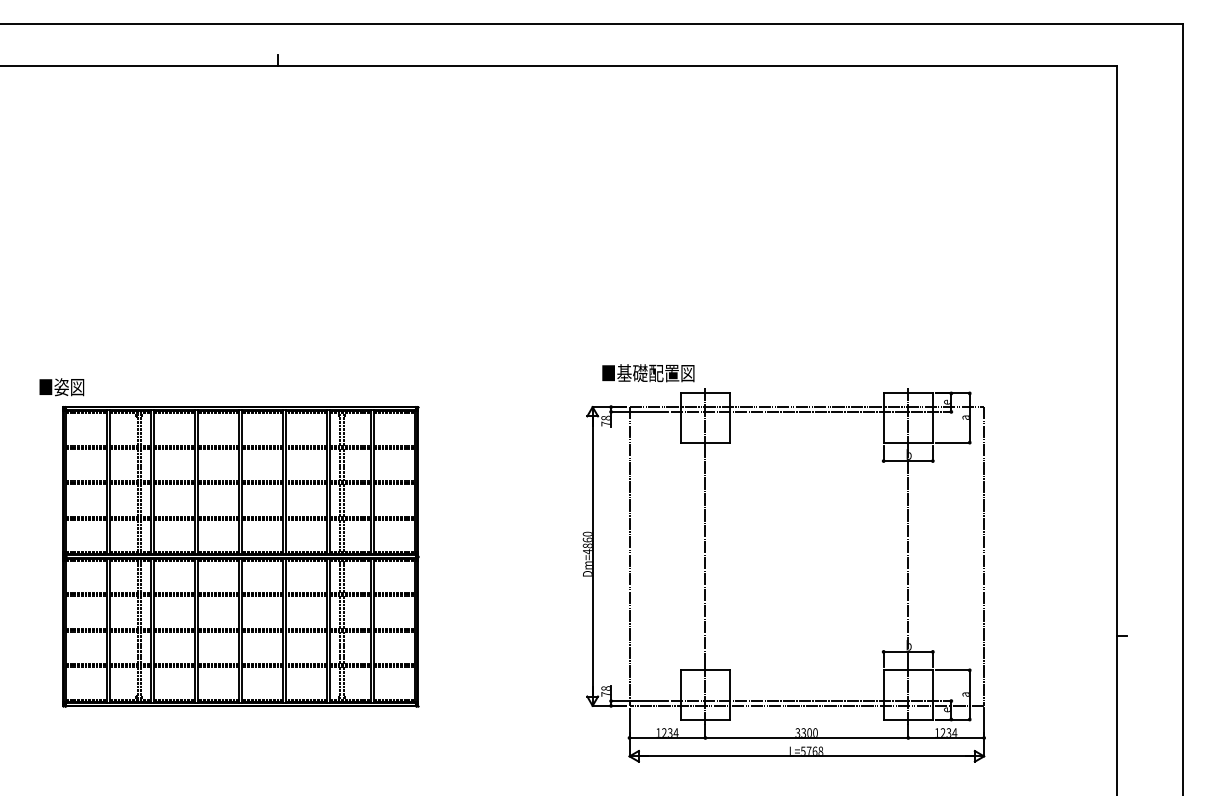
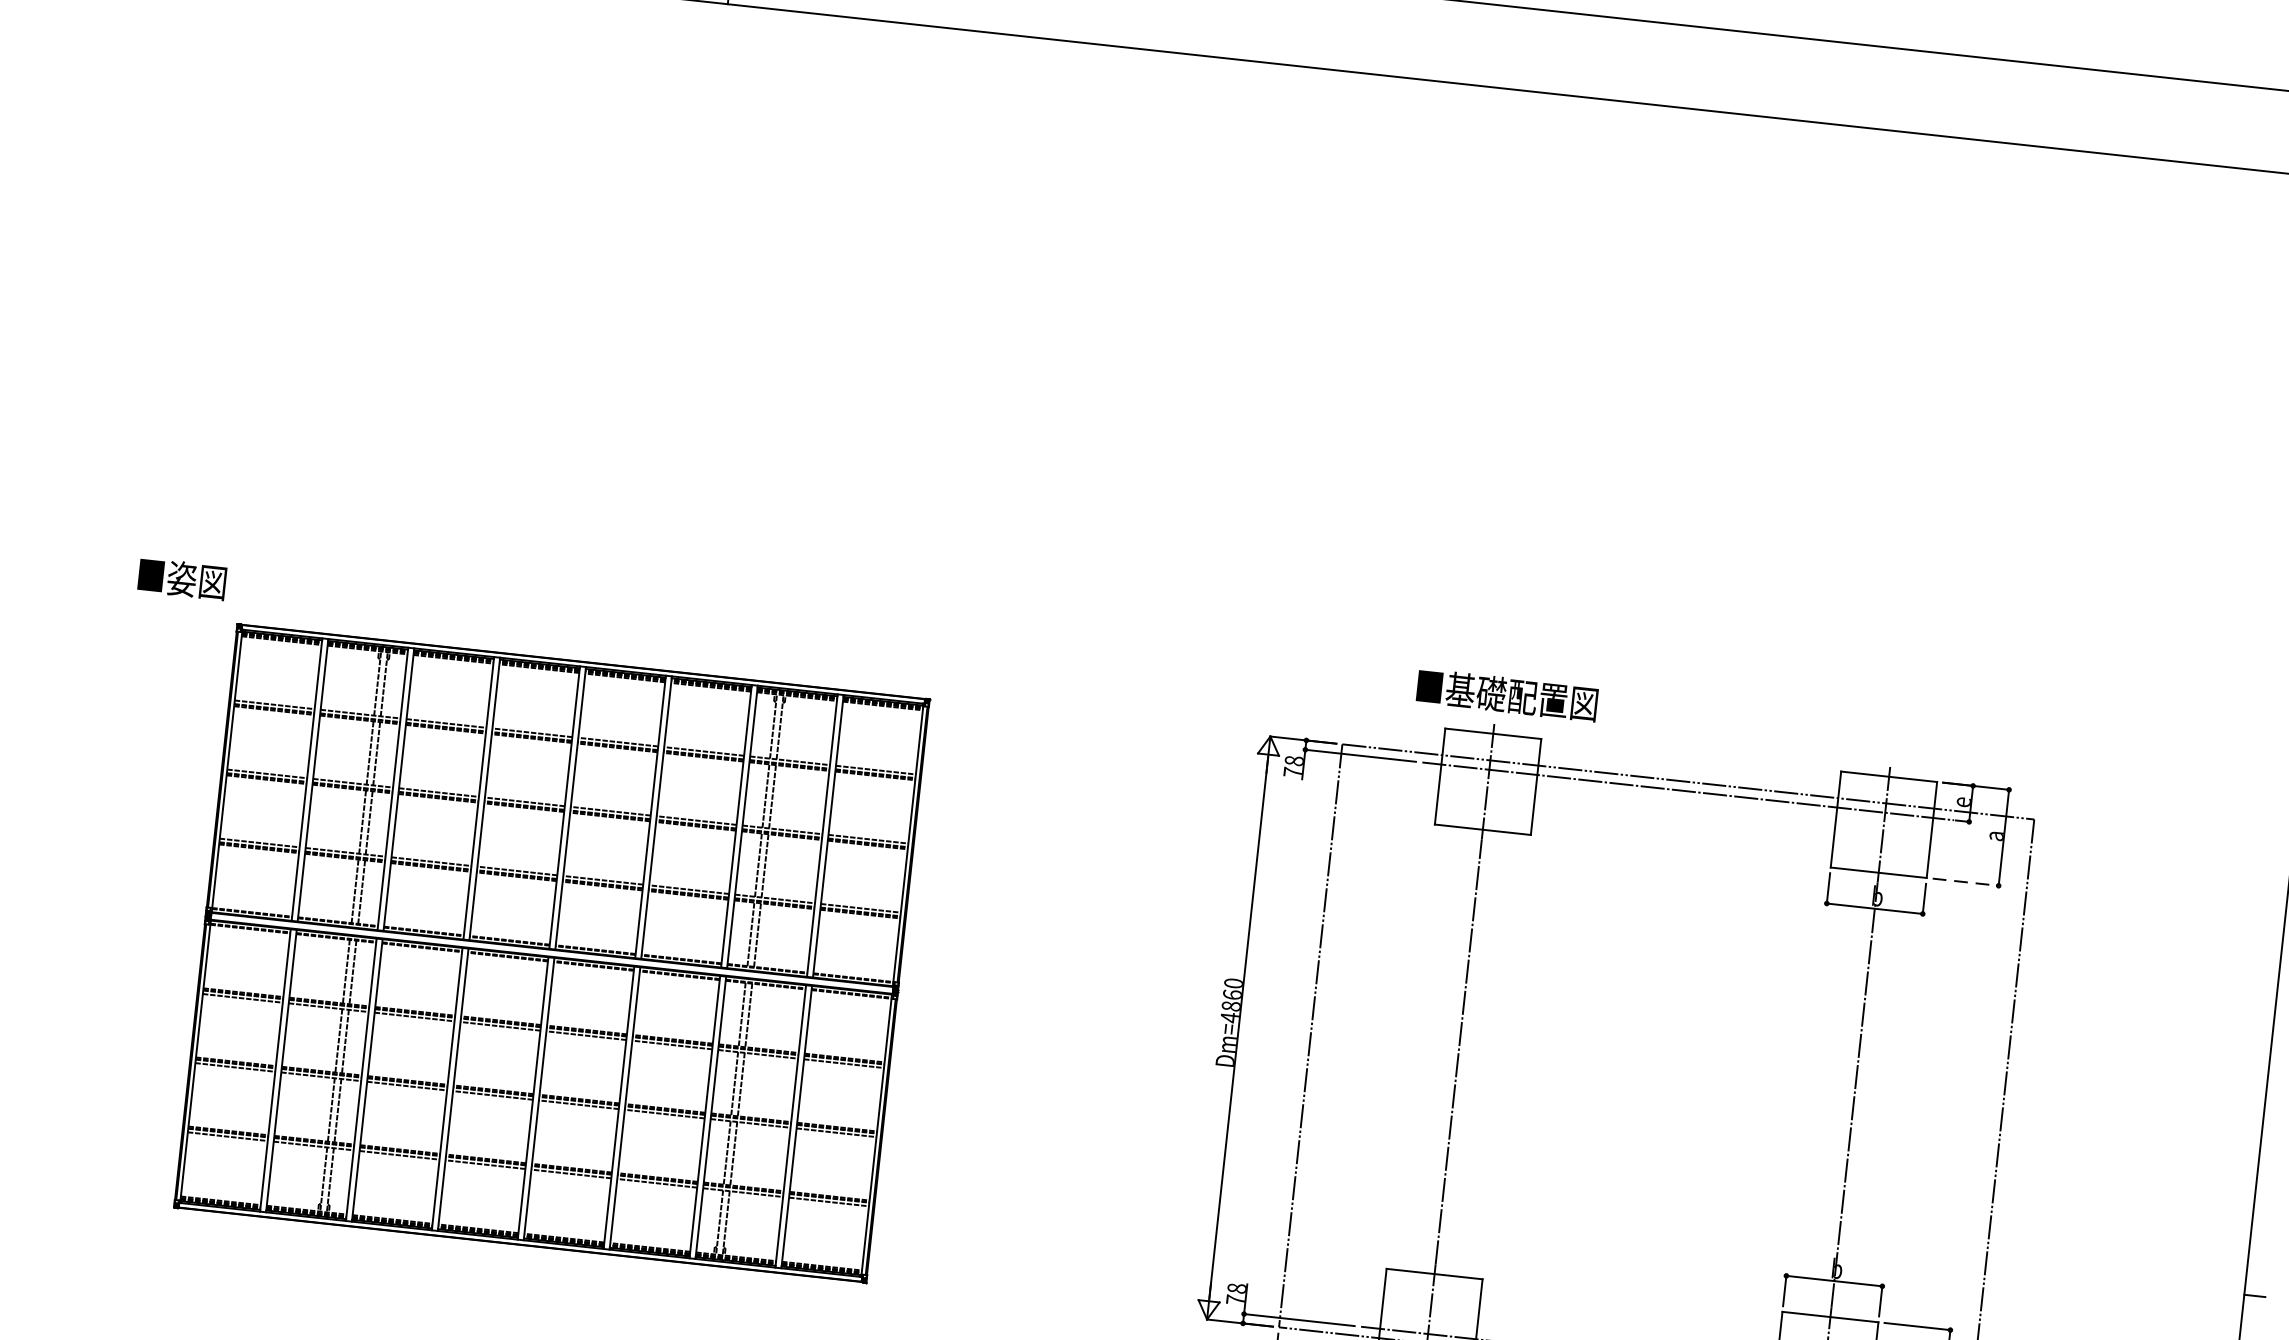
text: (648, 373) -> (1507, 695), moved
text: (61, 387) -> (181, 579), moved
line: (952, 442) -> (1965, 881), solid -> dashed

